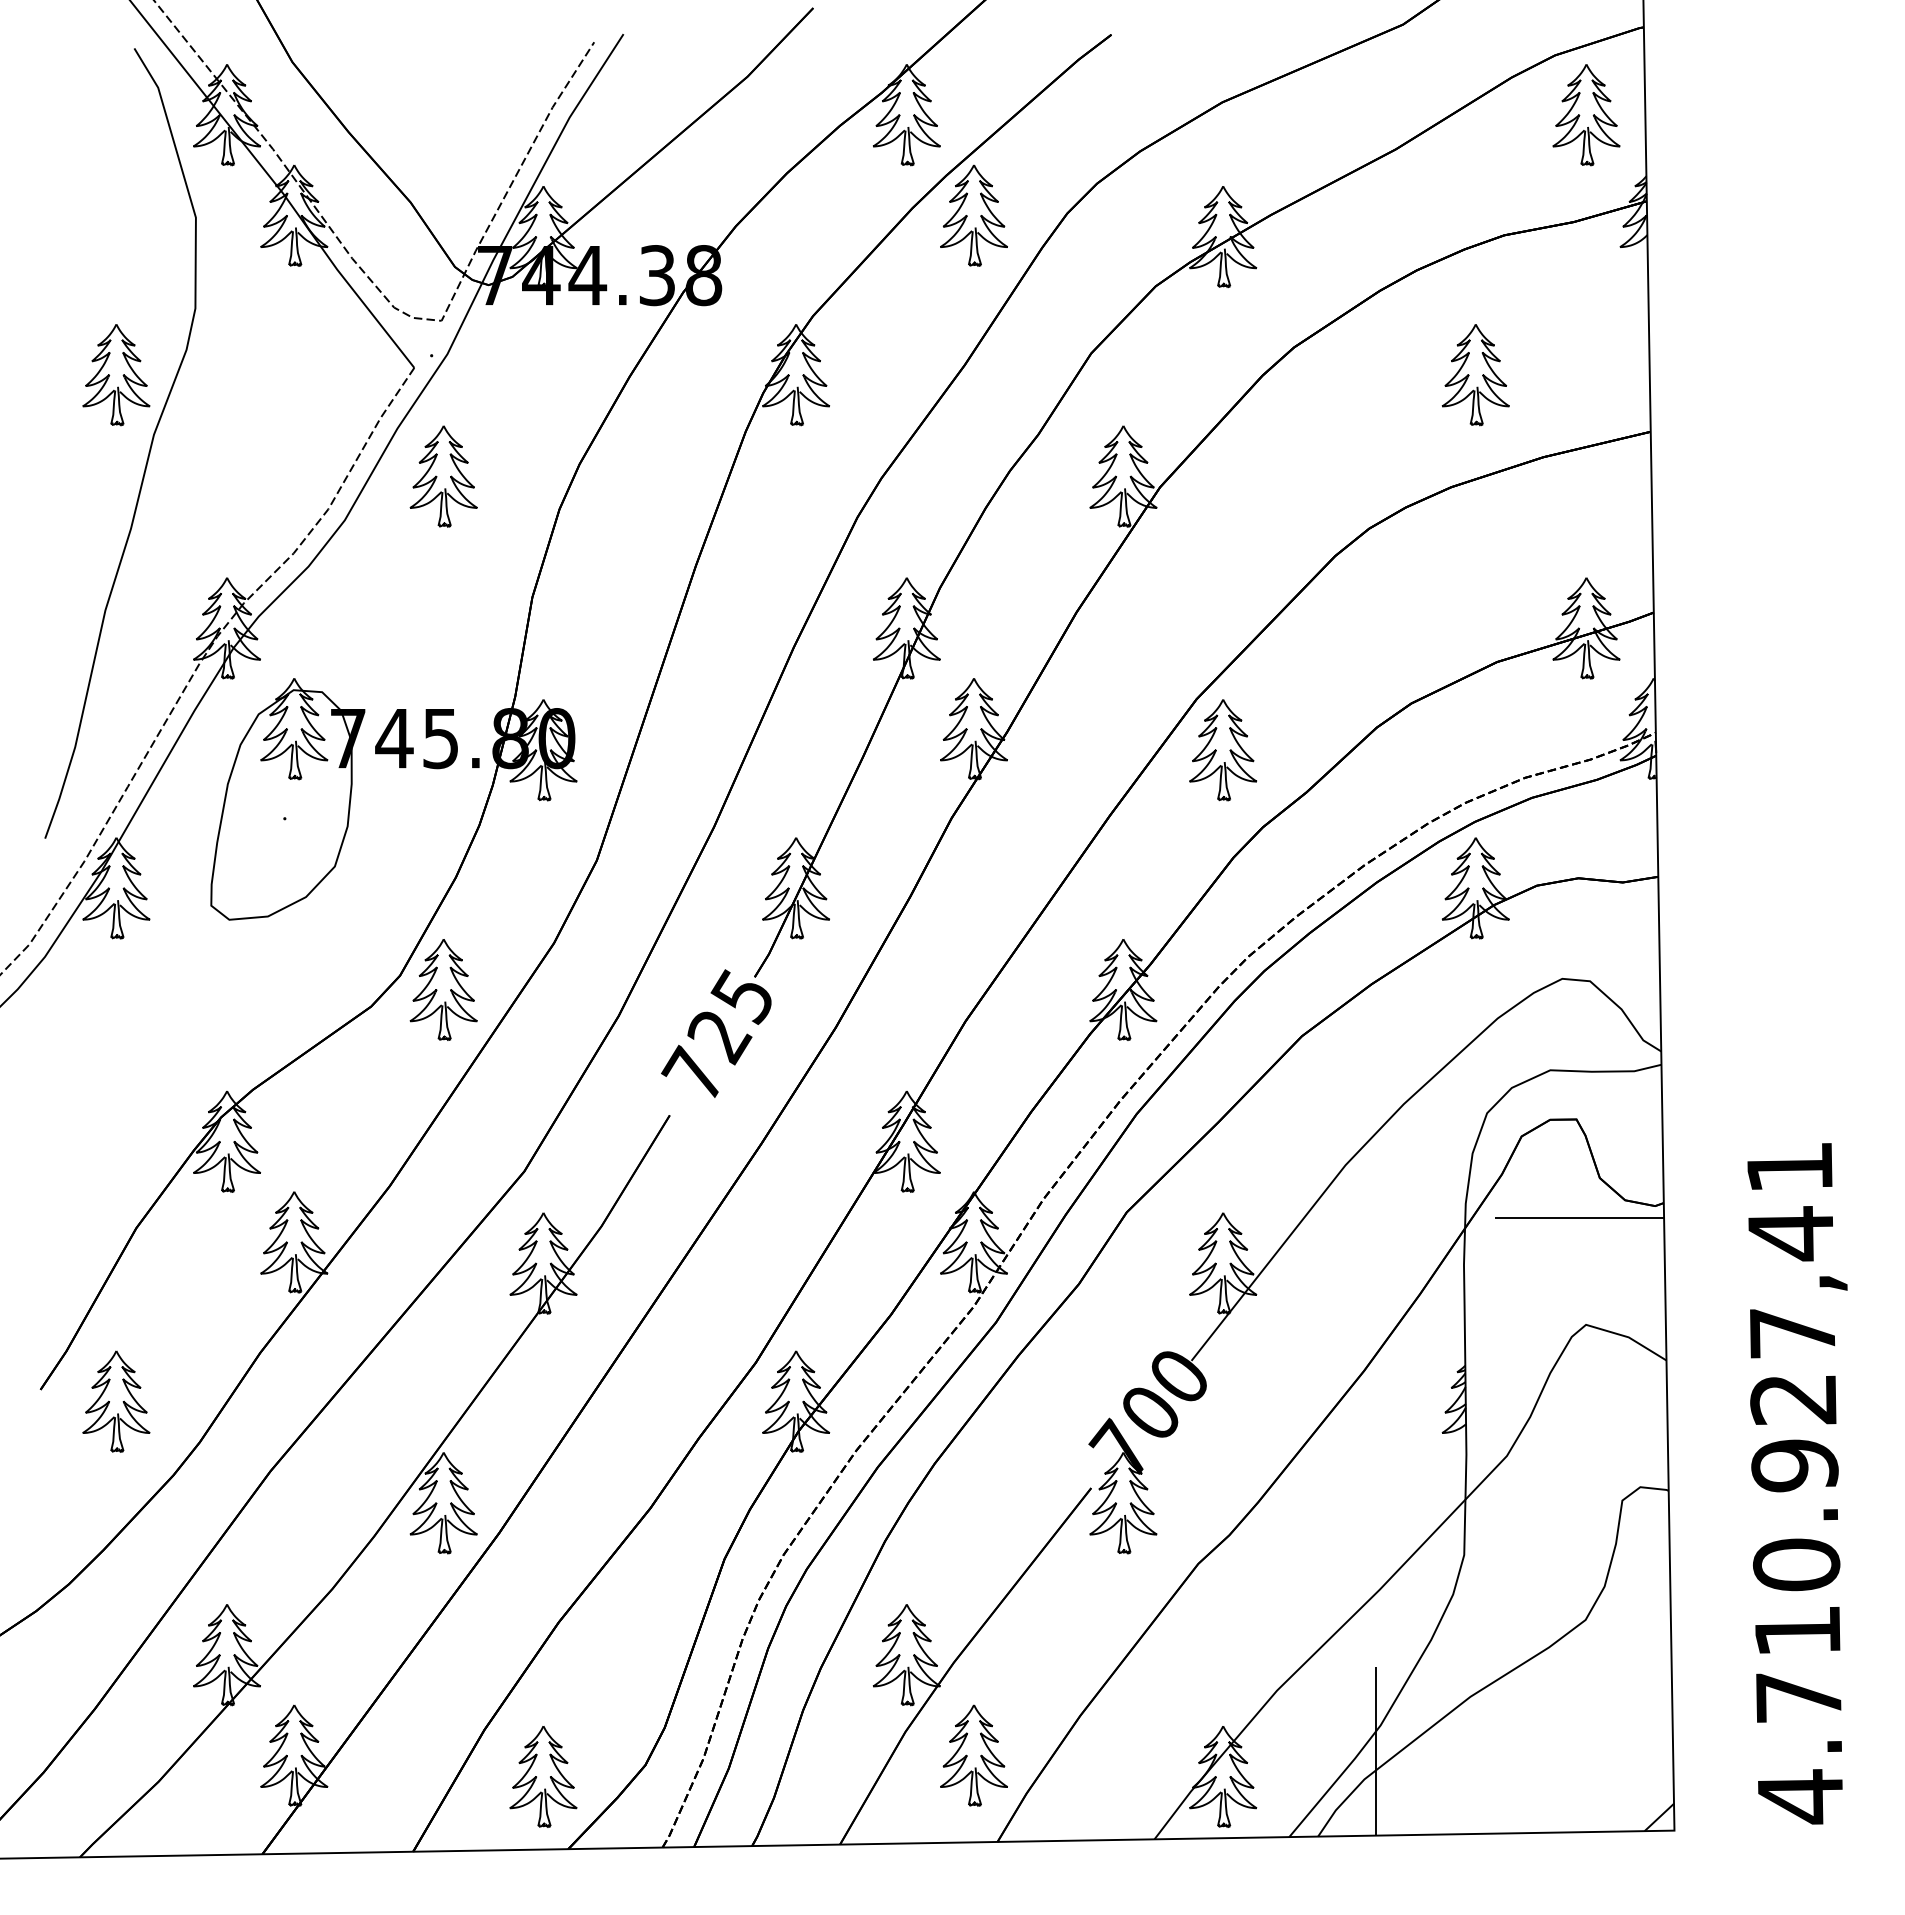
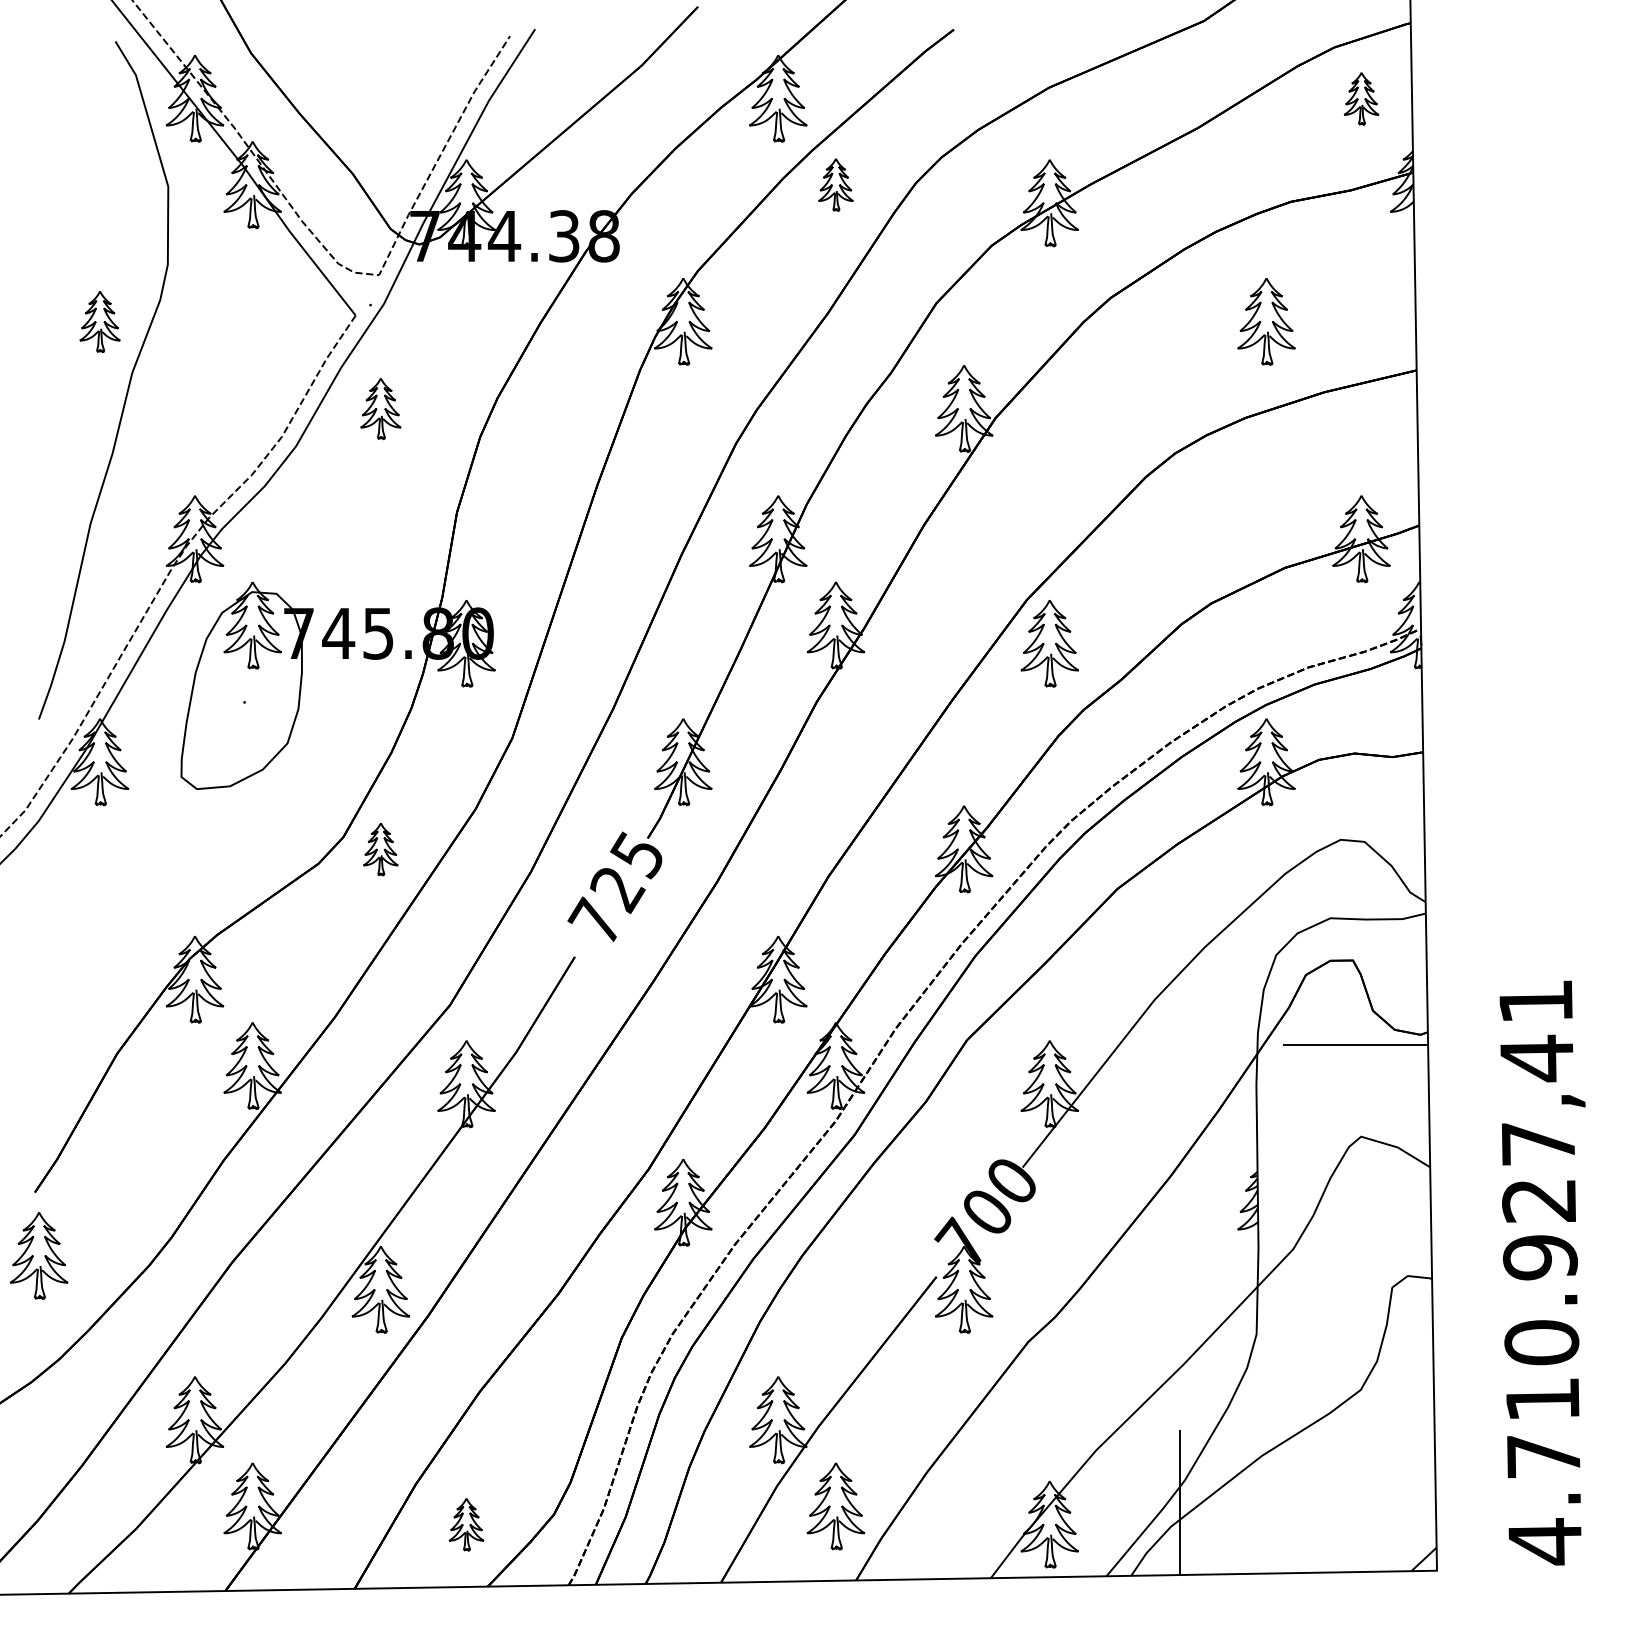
part: (1586, 115) -> (1361, 98), size x0.6
part: (973, 215) -> (835, 184), size x0.6
part: (116, 375) -> (100, 322), size x0.7
part: (443, 476) -> (380, 408), size x0.7
part: (443, 989) -> (380, 848), size x0.6
part: (116, 1401) -> (39, 1255), moved
part: (543, 1776) -> (466, 1524), size x0.6

